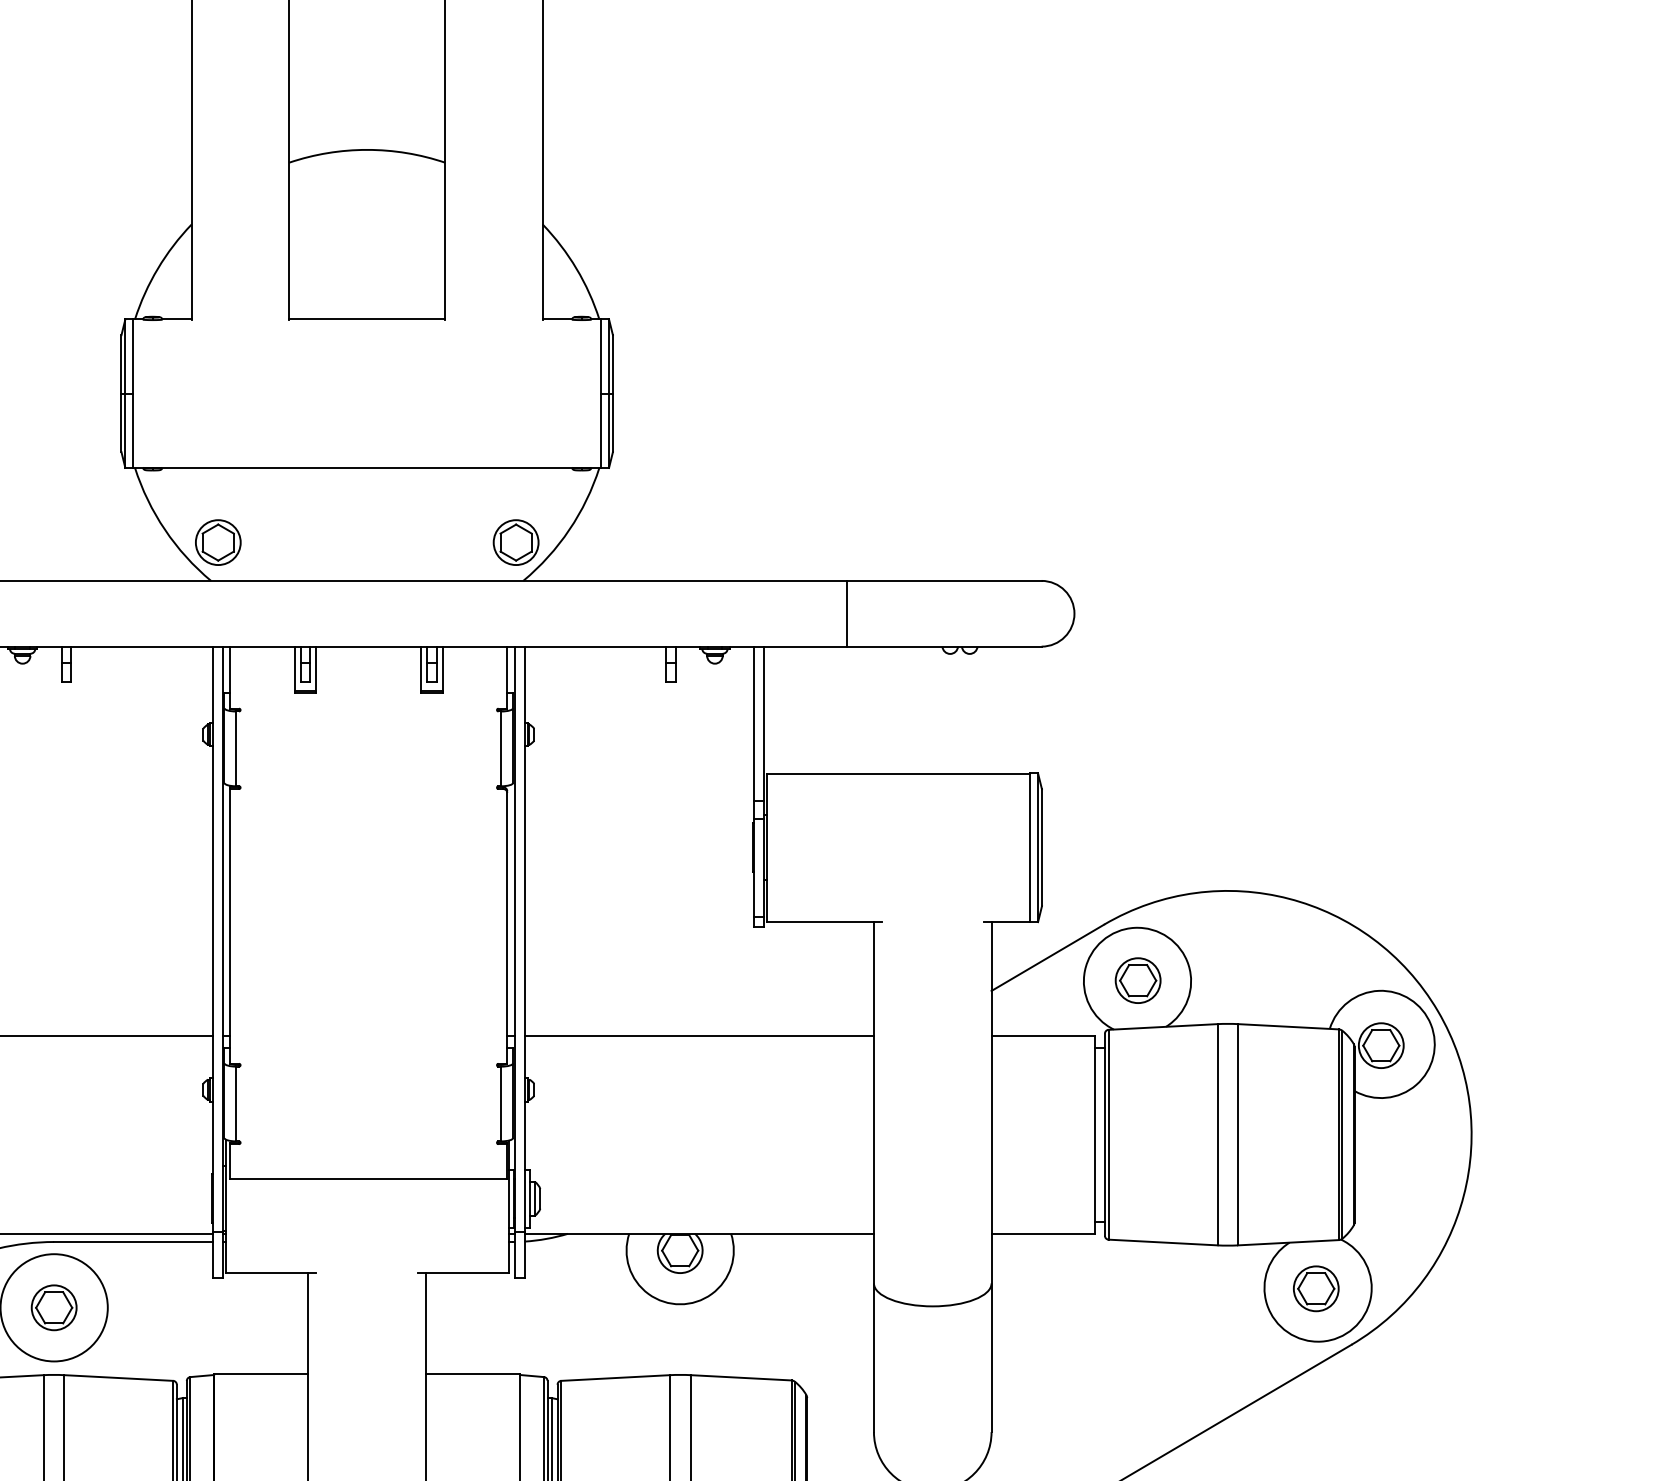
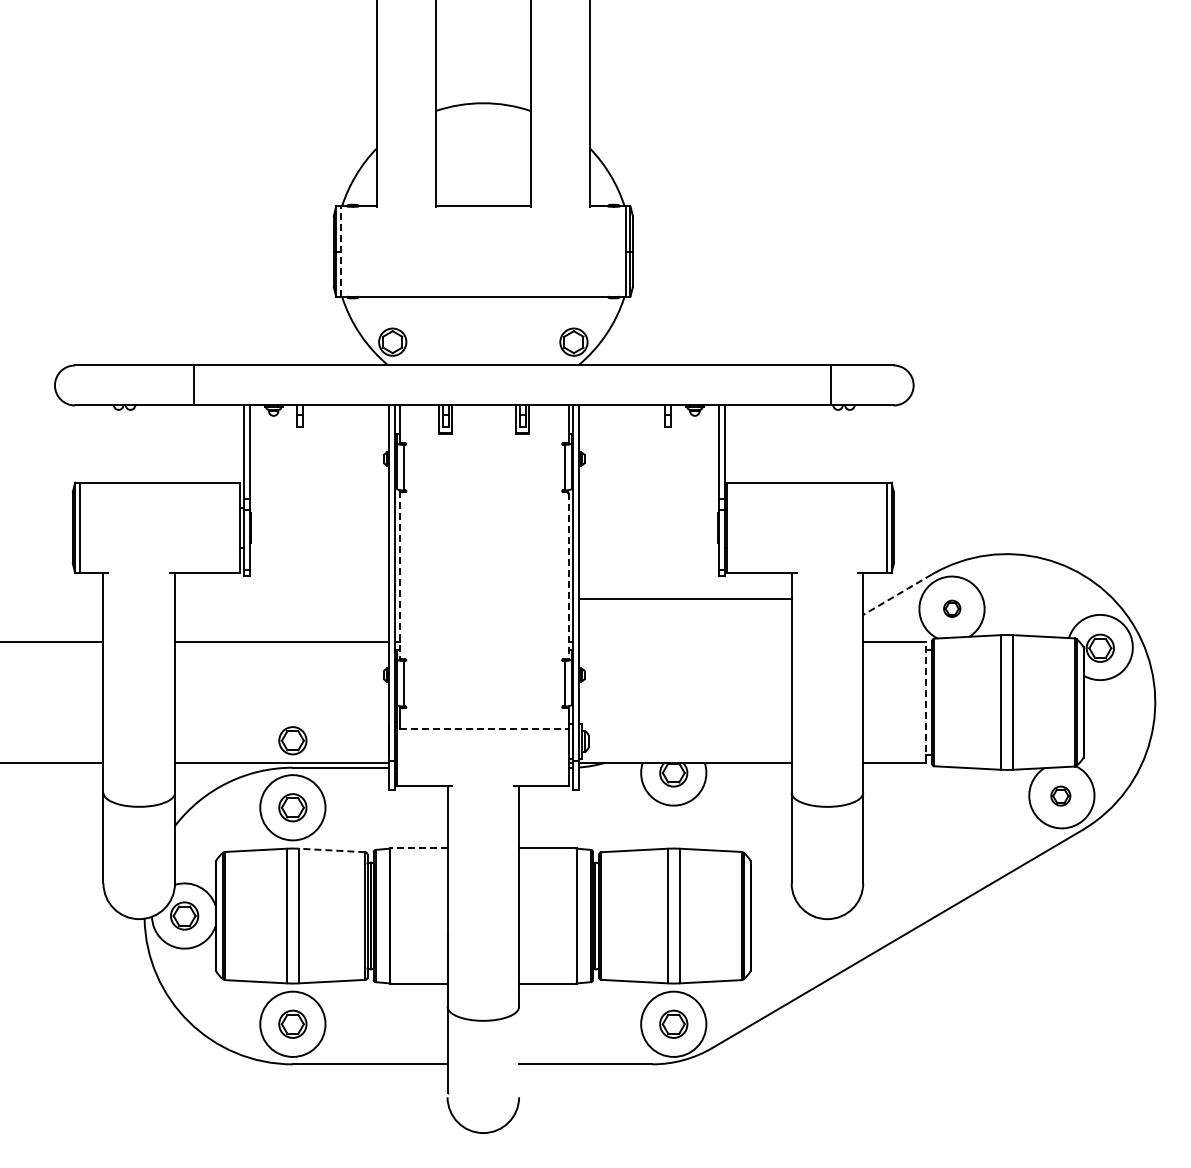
line: (132, 393) -> (340, 251), solid -> dashed
line: (847, 613) -> (831, 385), moved
line: (231, 926) -> (400, 575), solid -> dashed
line: (507, 927) -> (568, 576), solid -> dashed
line: (1047, 957) -> (897, 594), solid -> dashed
part: (1136, 980) -> (951, 608), size x0.6
line: (699, 1036) -> (685, 599), moved
line: (1093, 1133) -> (925, 701), solid -> dashed
line: (369, 1179) -> (484, 729), solid -> dashed
part: (53, 1197) -> (292, 740), added
part: (1315, 1287) -> (1060, 795), size x0.7
line: (260, 1374) -> (418, 848), solid -> dashed
line: (117, 1378) -> (331, 850), solid -> dashed

